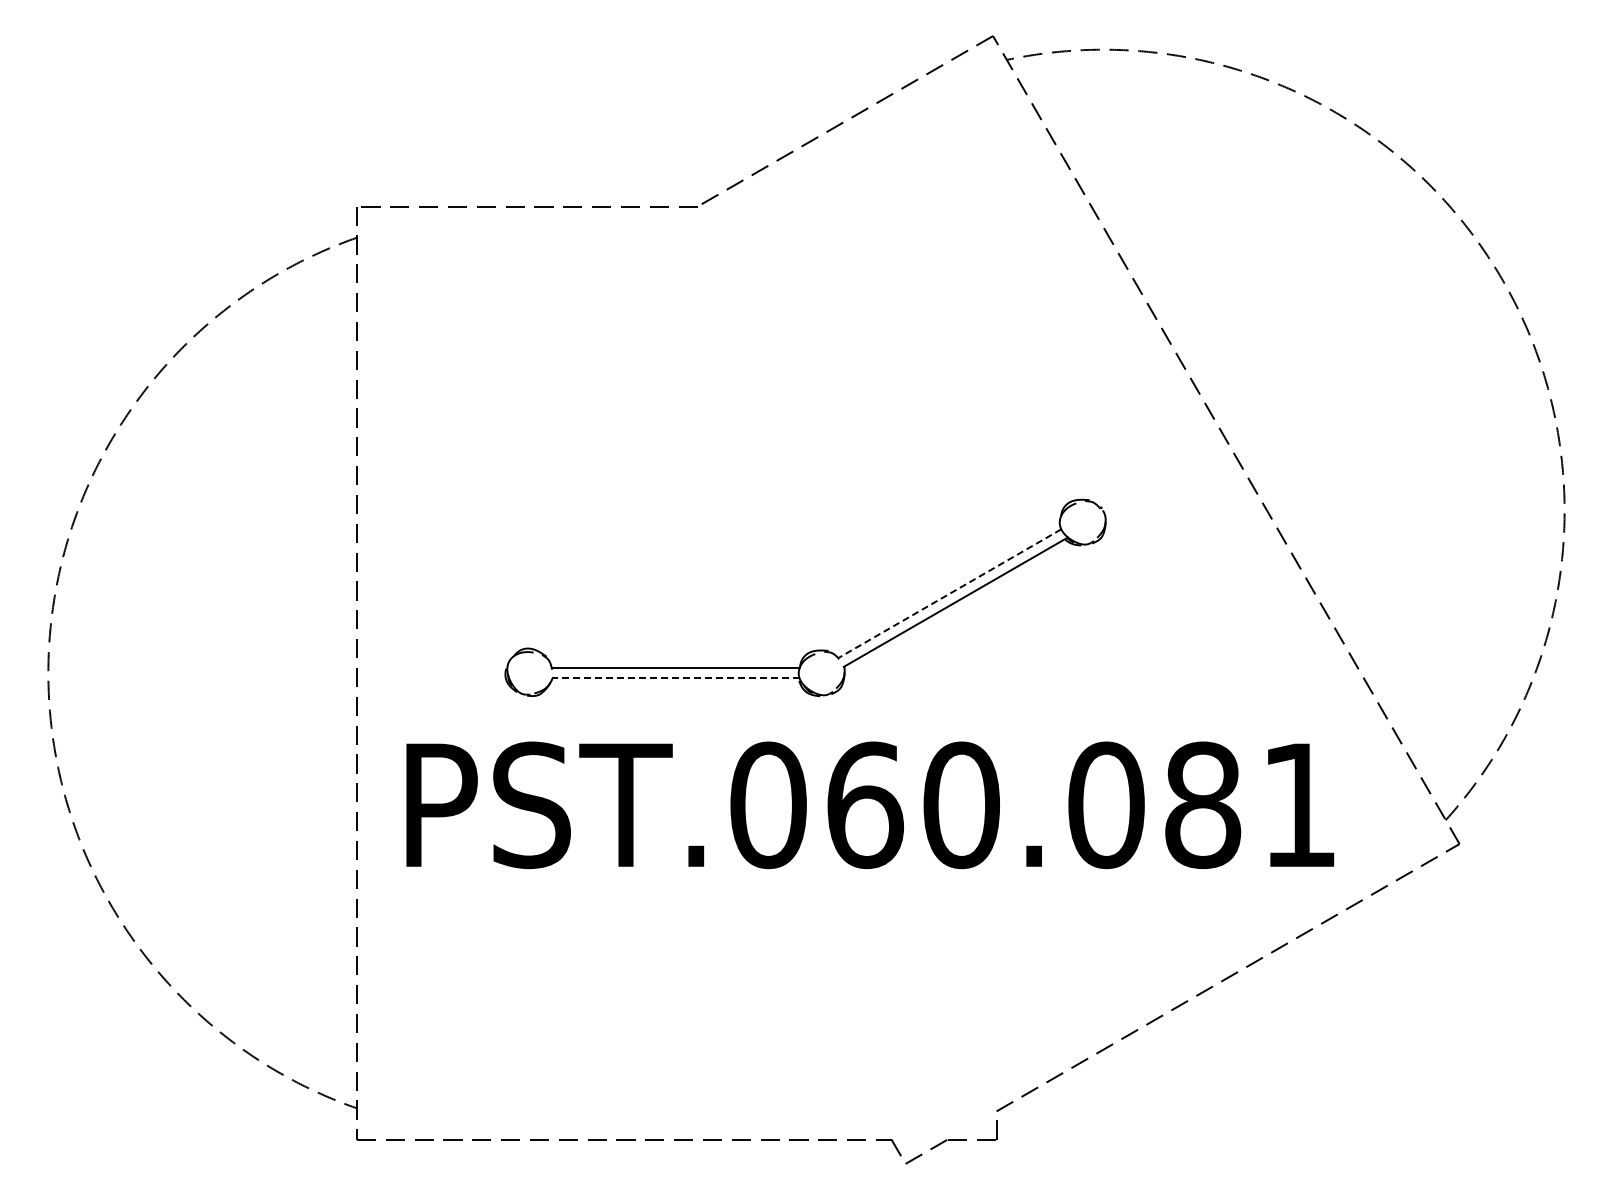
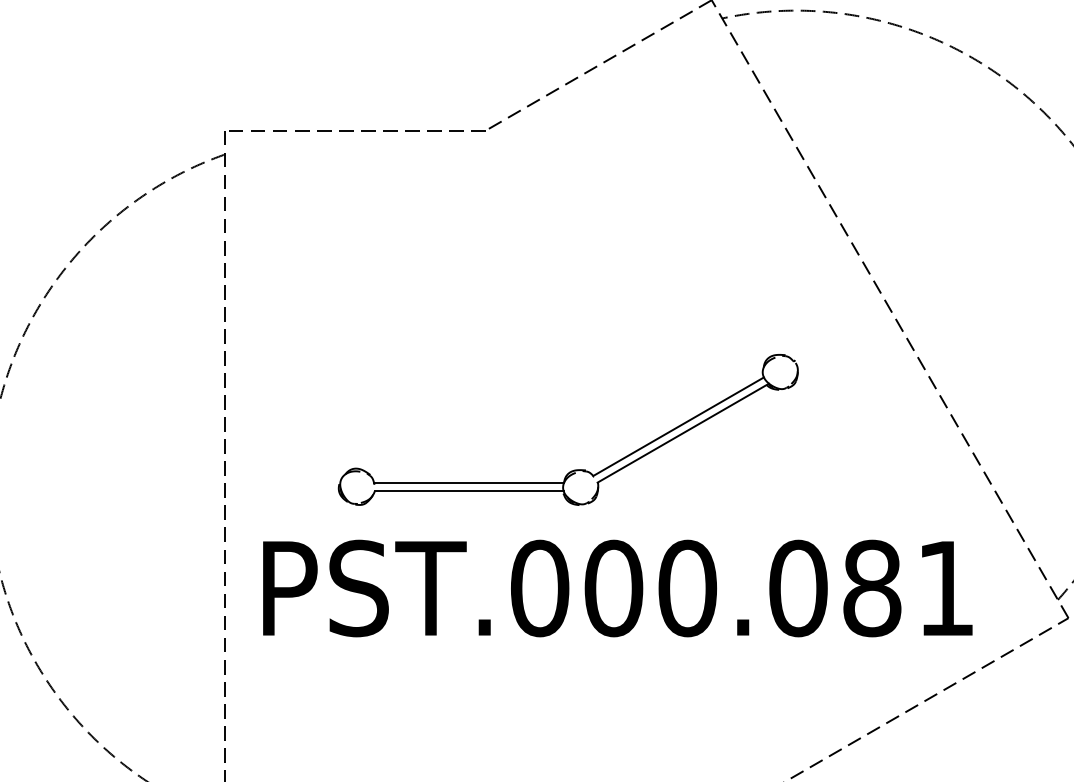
line: (949, 593) -> (678, 426), dashed -> solid
line: (675, 678) -> (468, 491), dashed -> solid
text: (865, 805) -> (614, 588), PST.060.081 -> PST.000.081

